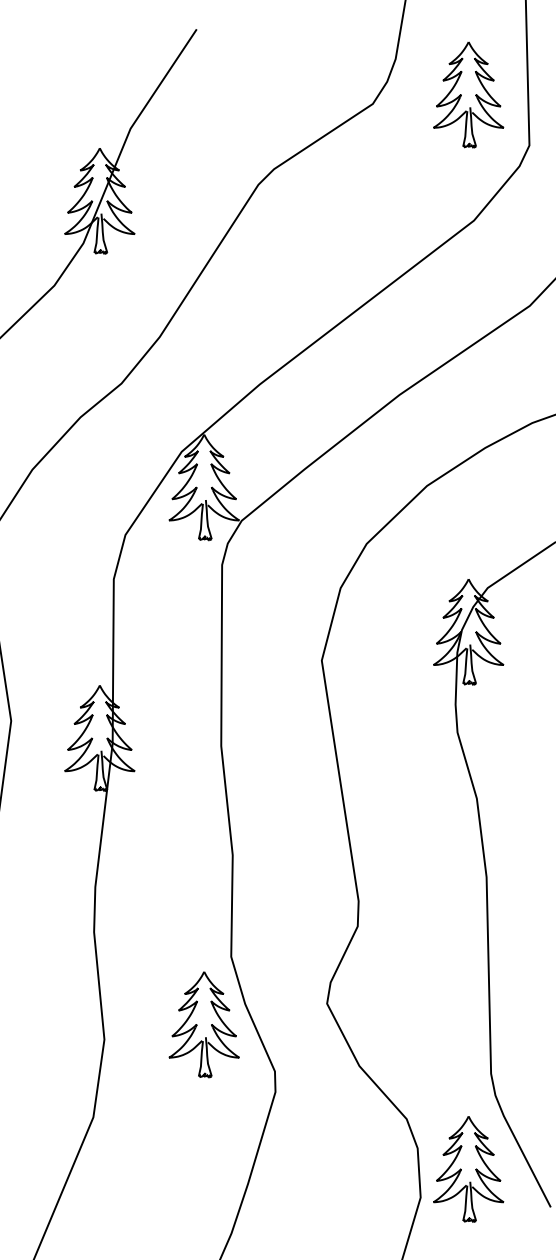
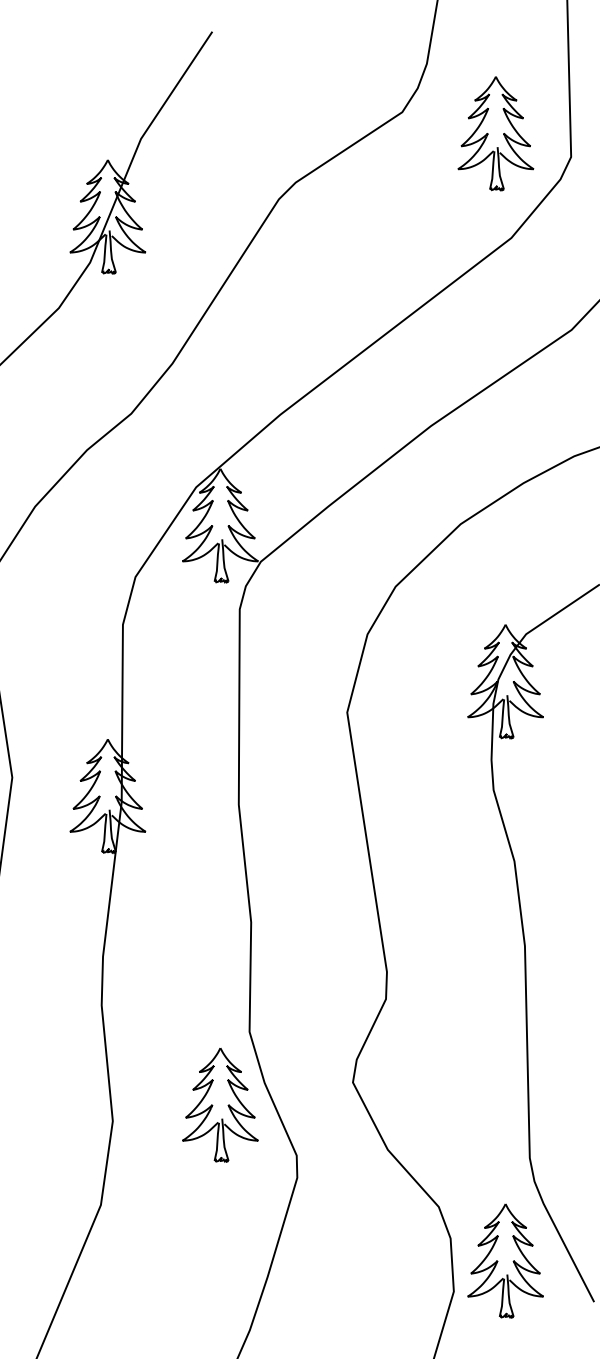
part: (468, 94) -> (495, 133), moved

